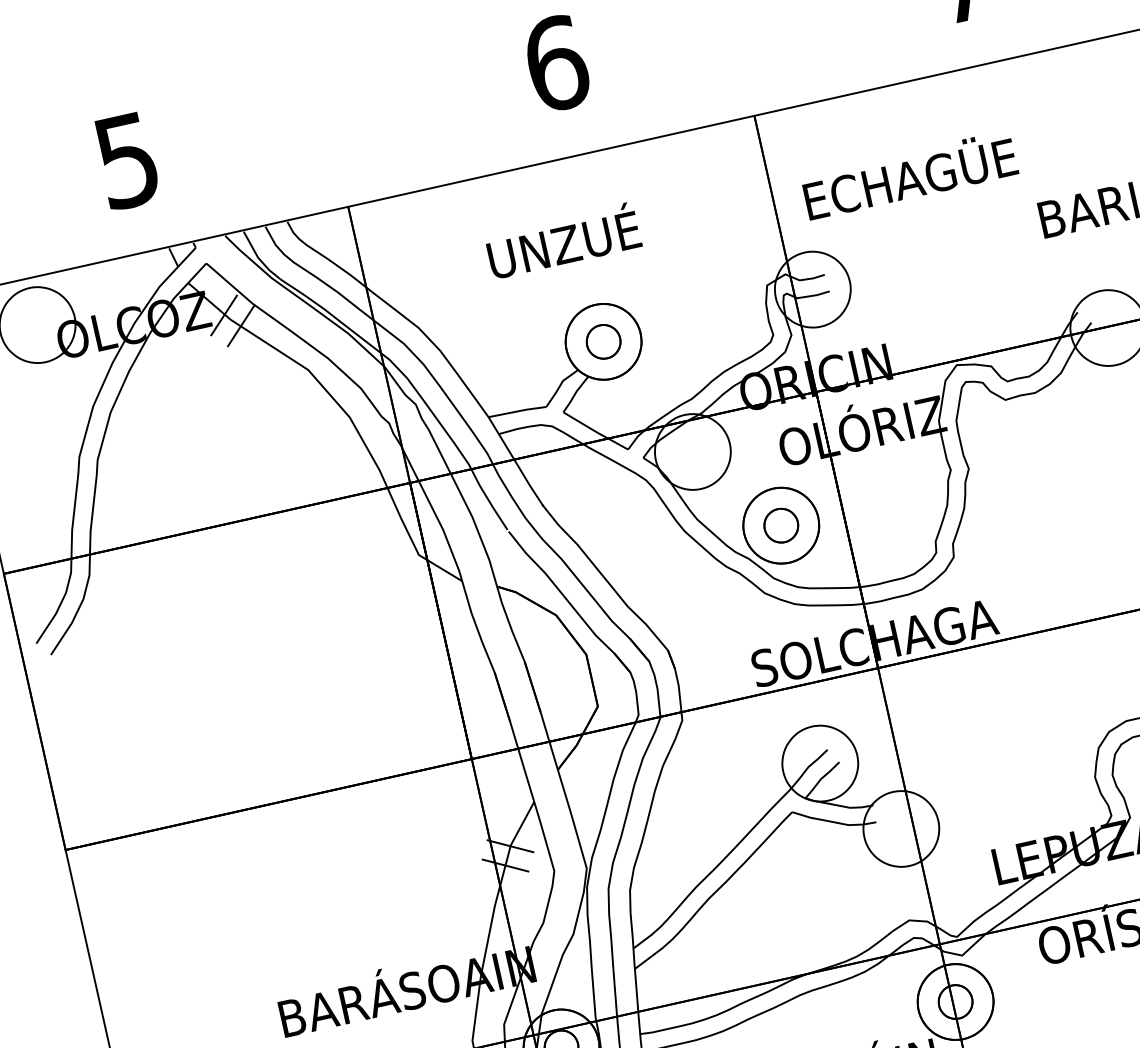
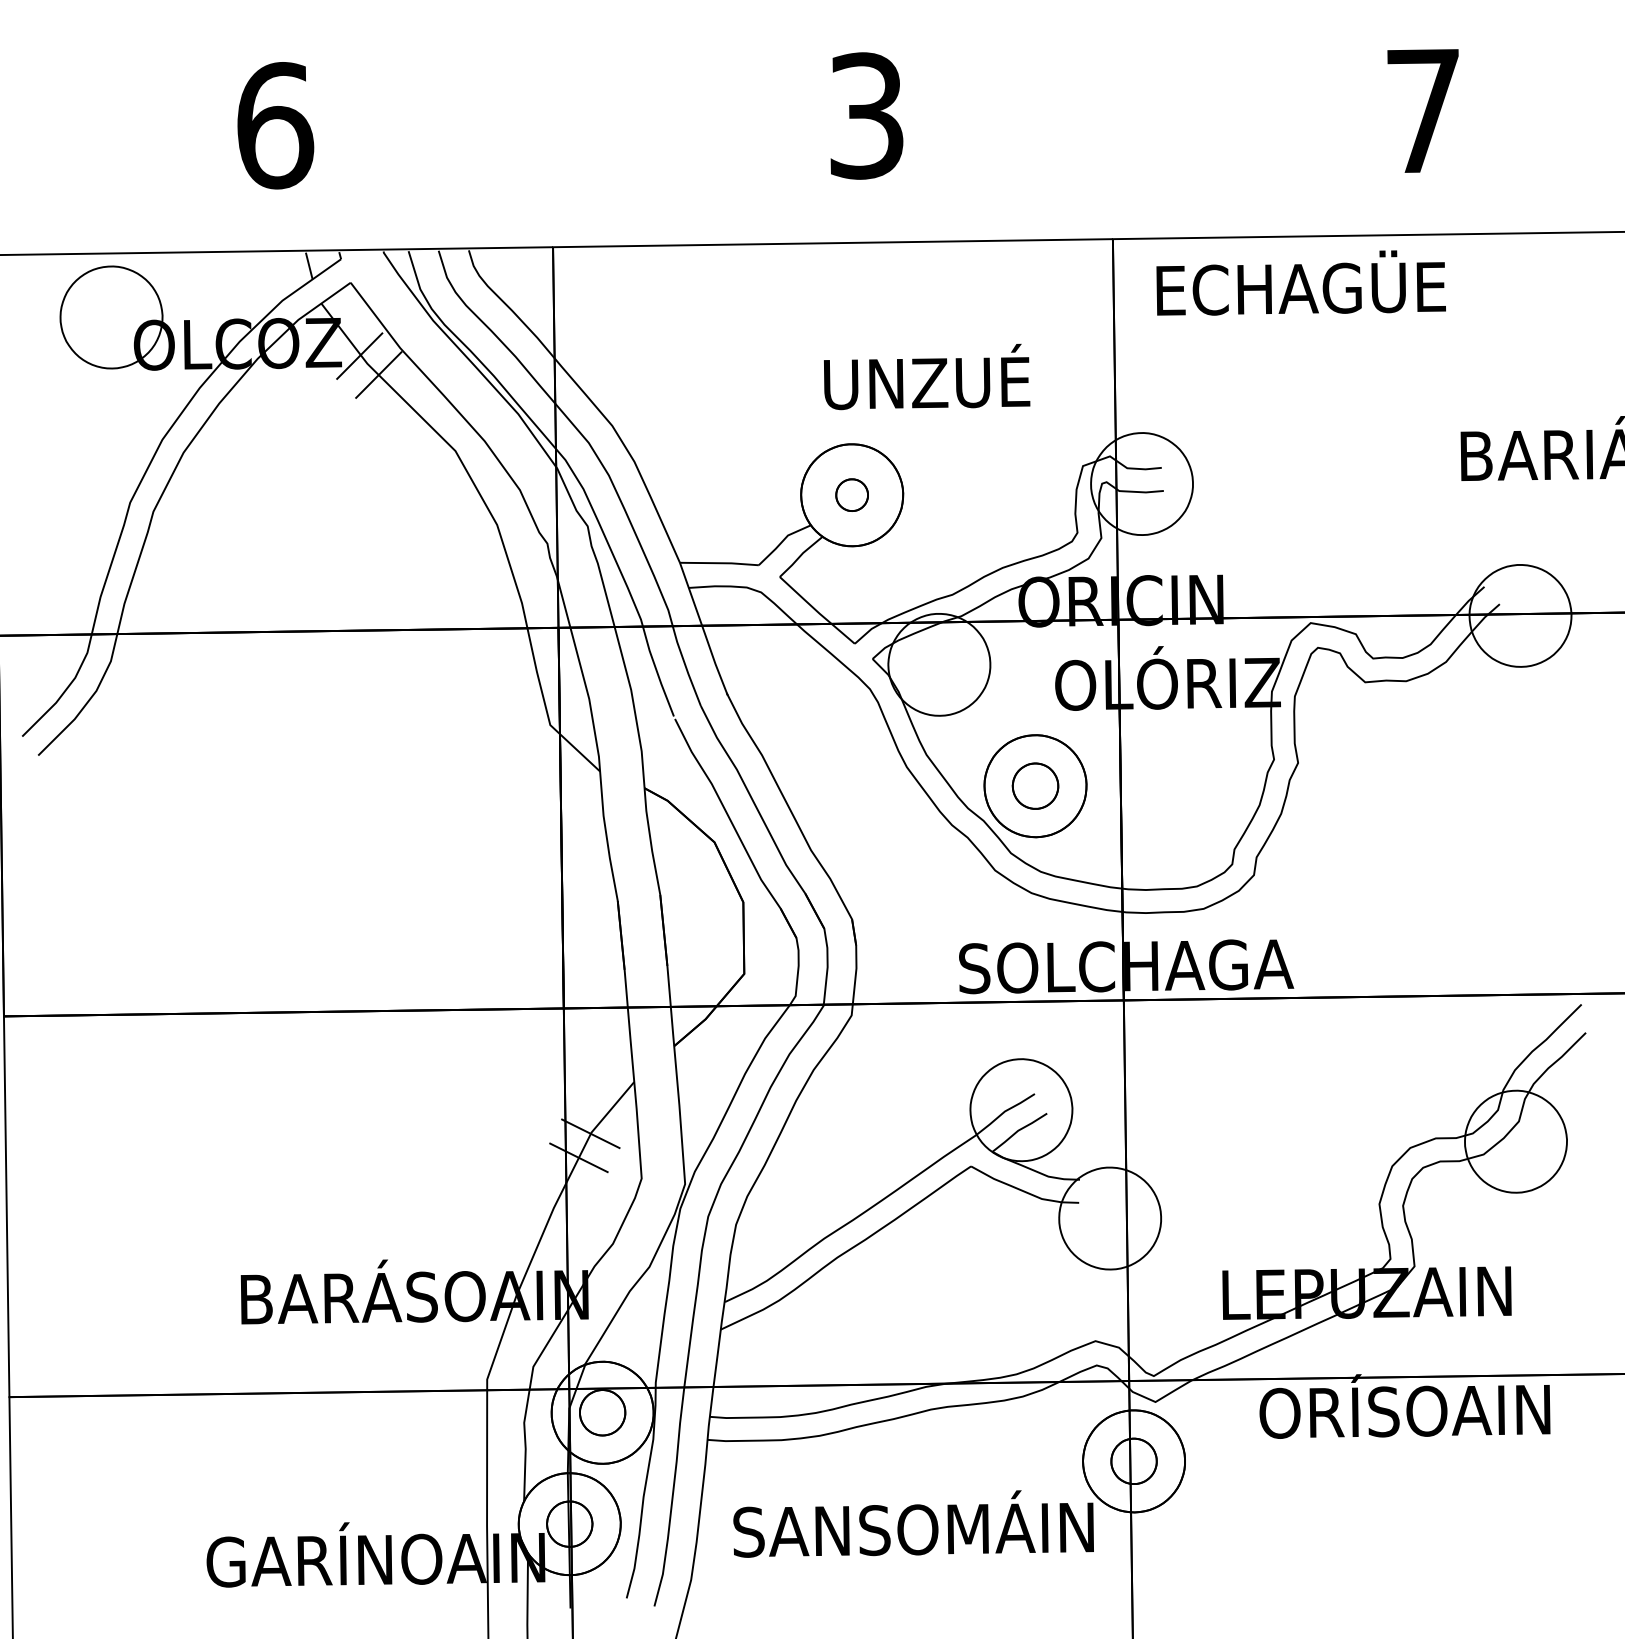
text: (557, 63) -> (867, 115), 6 -> 3
text: (127, 160) -> (275, 125), 5 -> 6
text: (909, 174) -> (1300, 282), moved
text: (563, 240) -> (927, 376), moved
part: (603, 341) -> (851, 494), size x0.7

